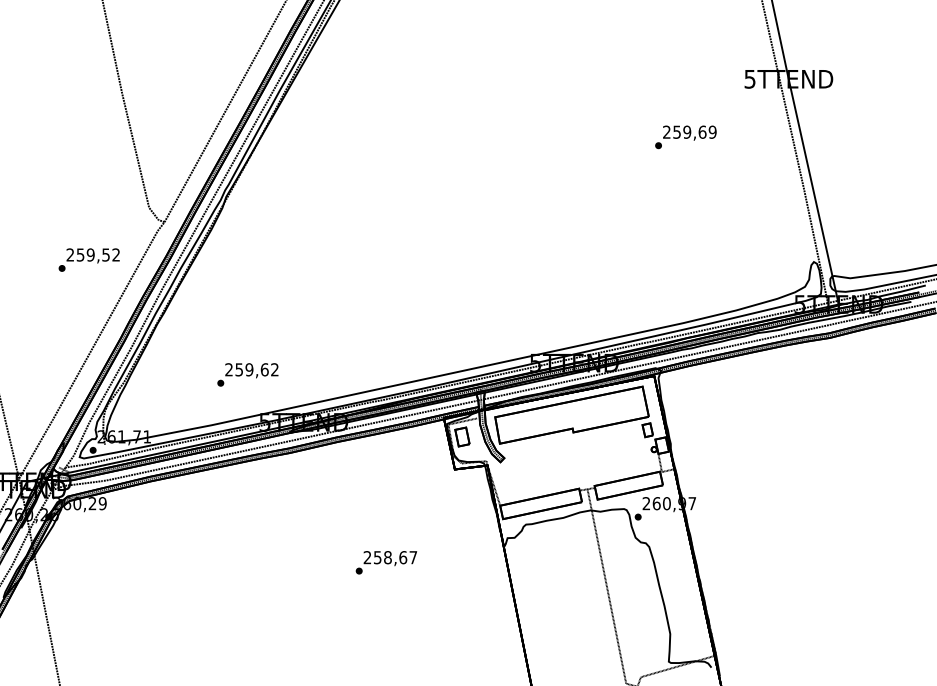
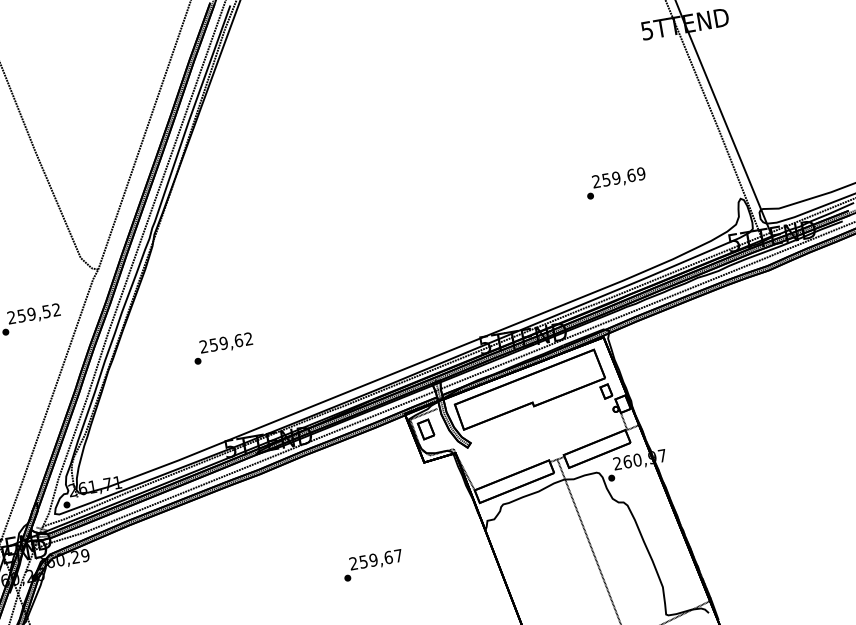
text: (685, 137) -> (615, 183), moved
text: (247, 374) -> (222, 348), moved
text: (387, 557) -> (373, 560), 258,67 -> 259,67

